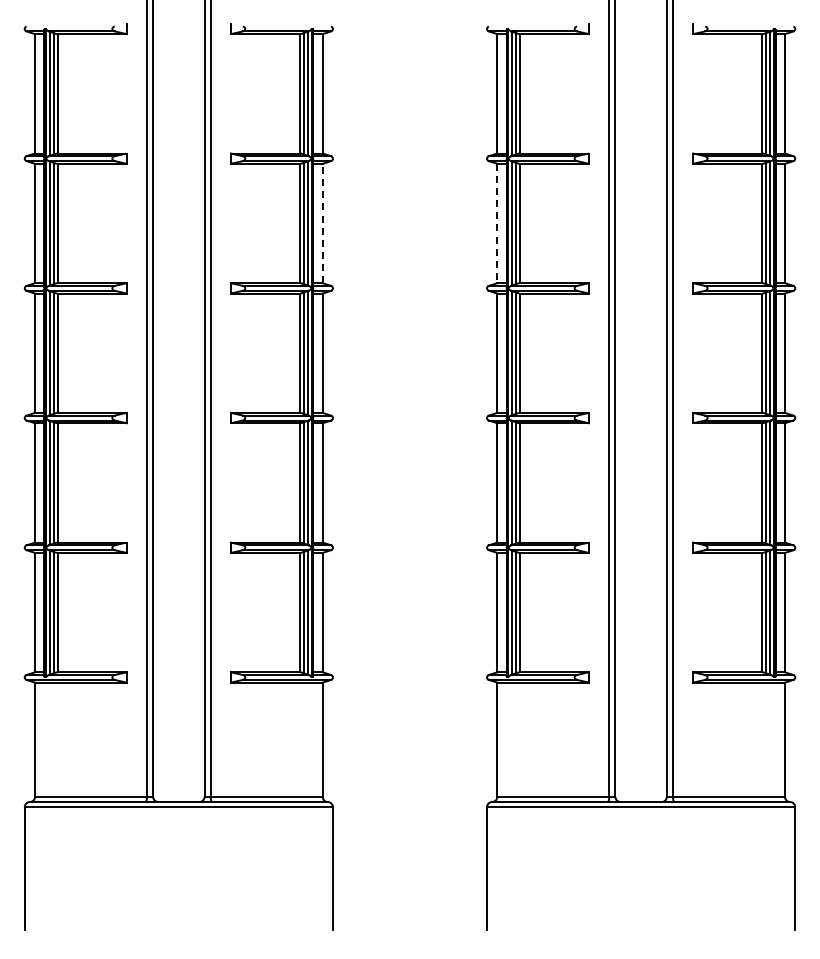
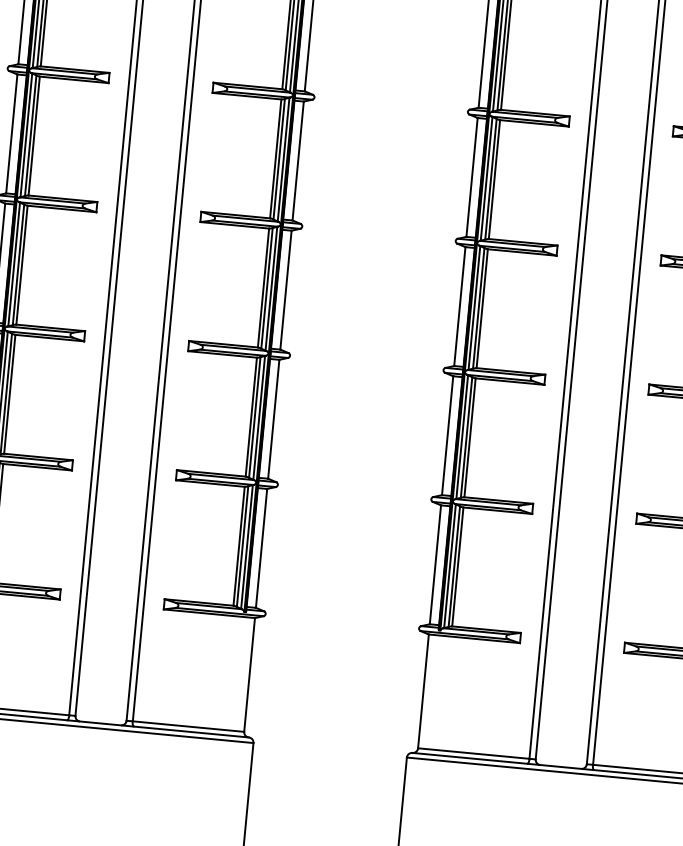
line: (322, 223) -> (298, 160), dashed -> solid
line: (497, 223) -> (472, 177), dashed -> solid

